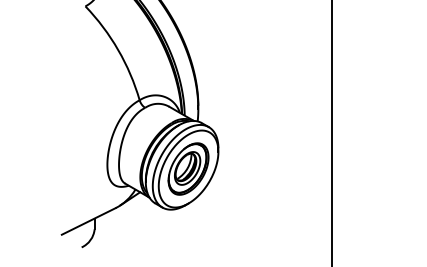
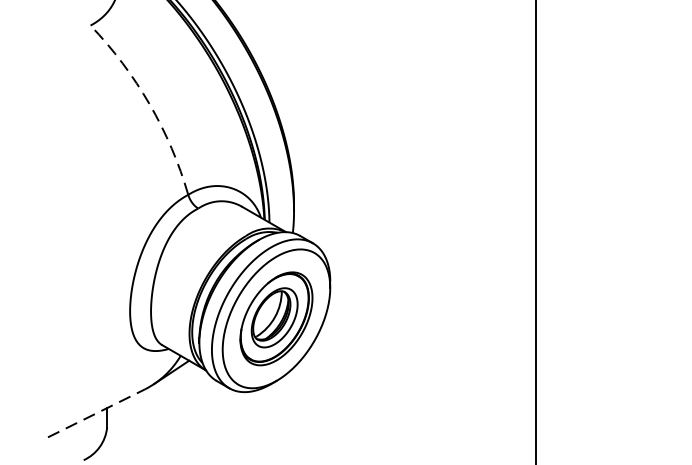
arc: (118, 50) -> (150, 105), solid -> dashed
line: (88, 221) -> (96, 413), solid -> dashed

